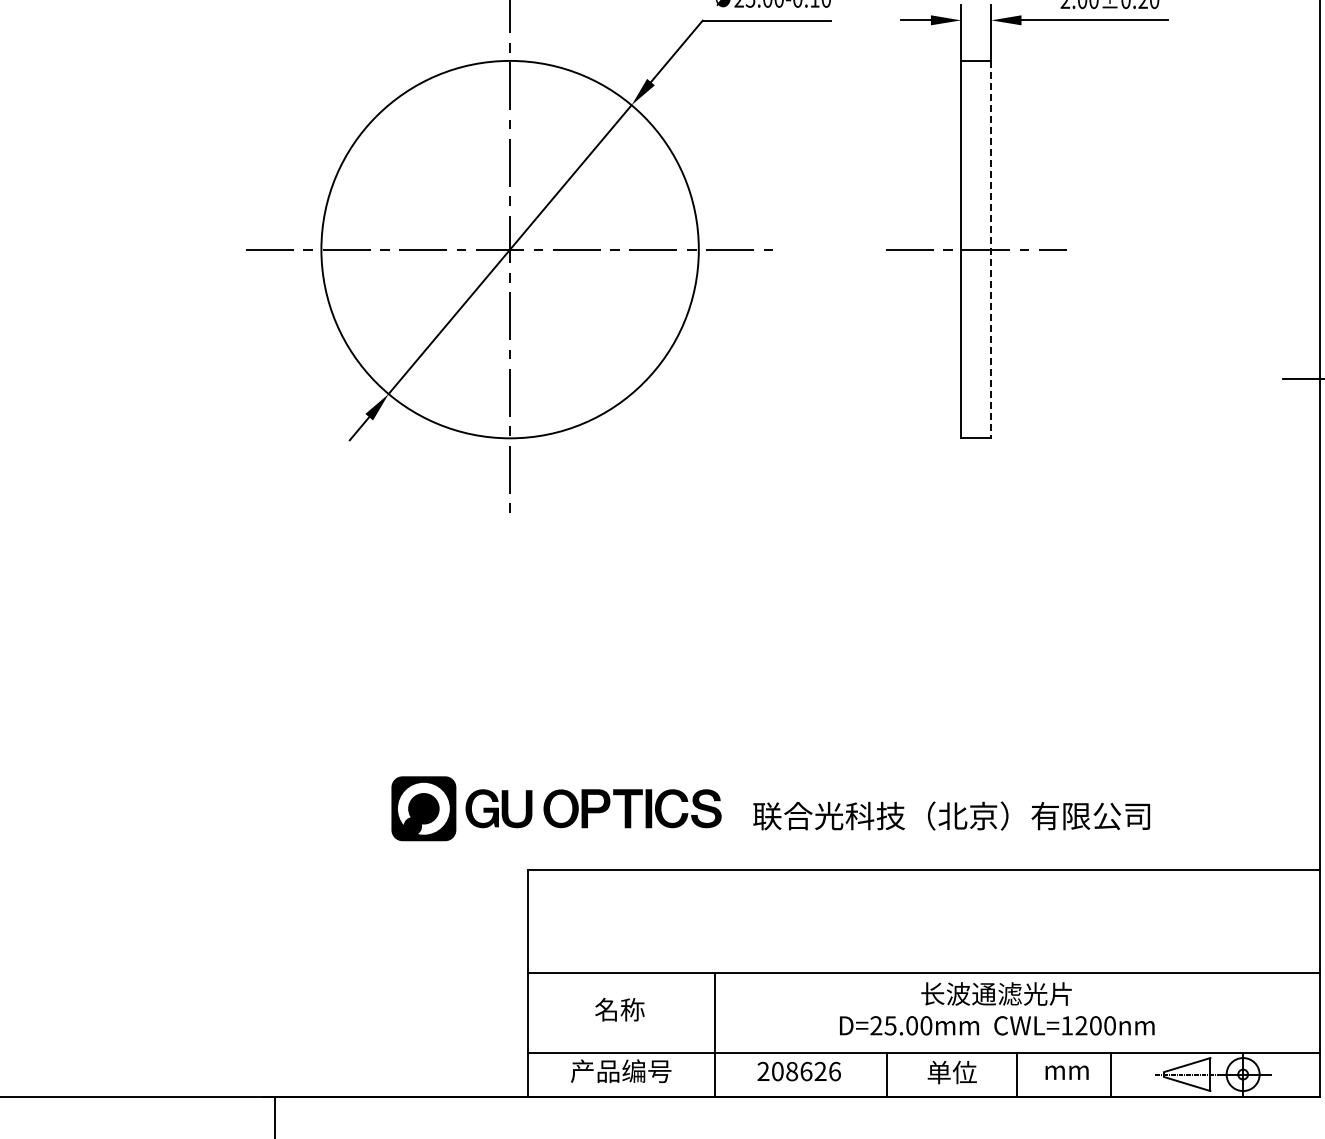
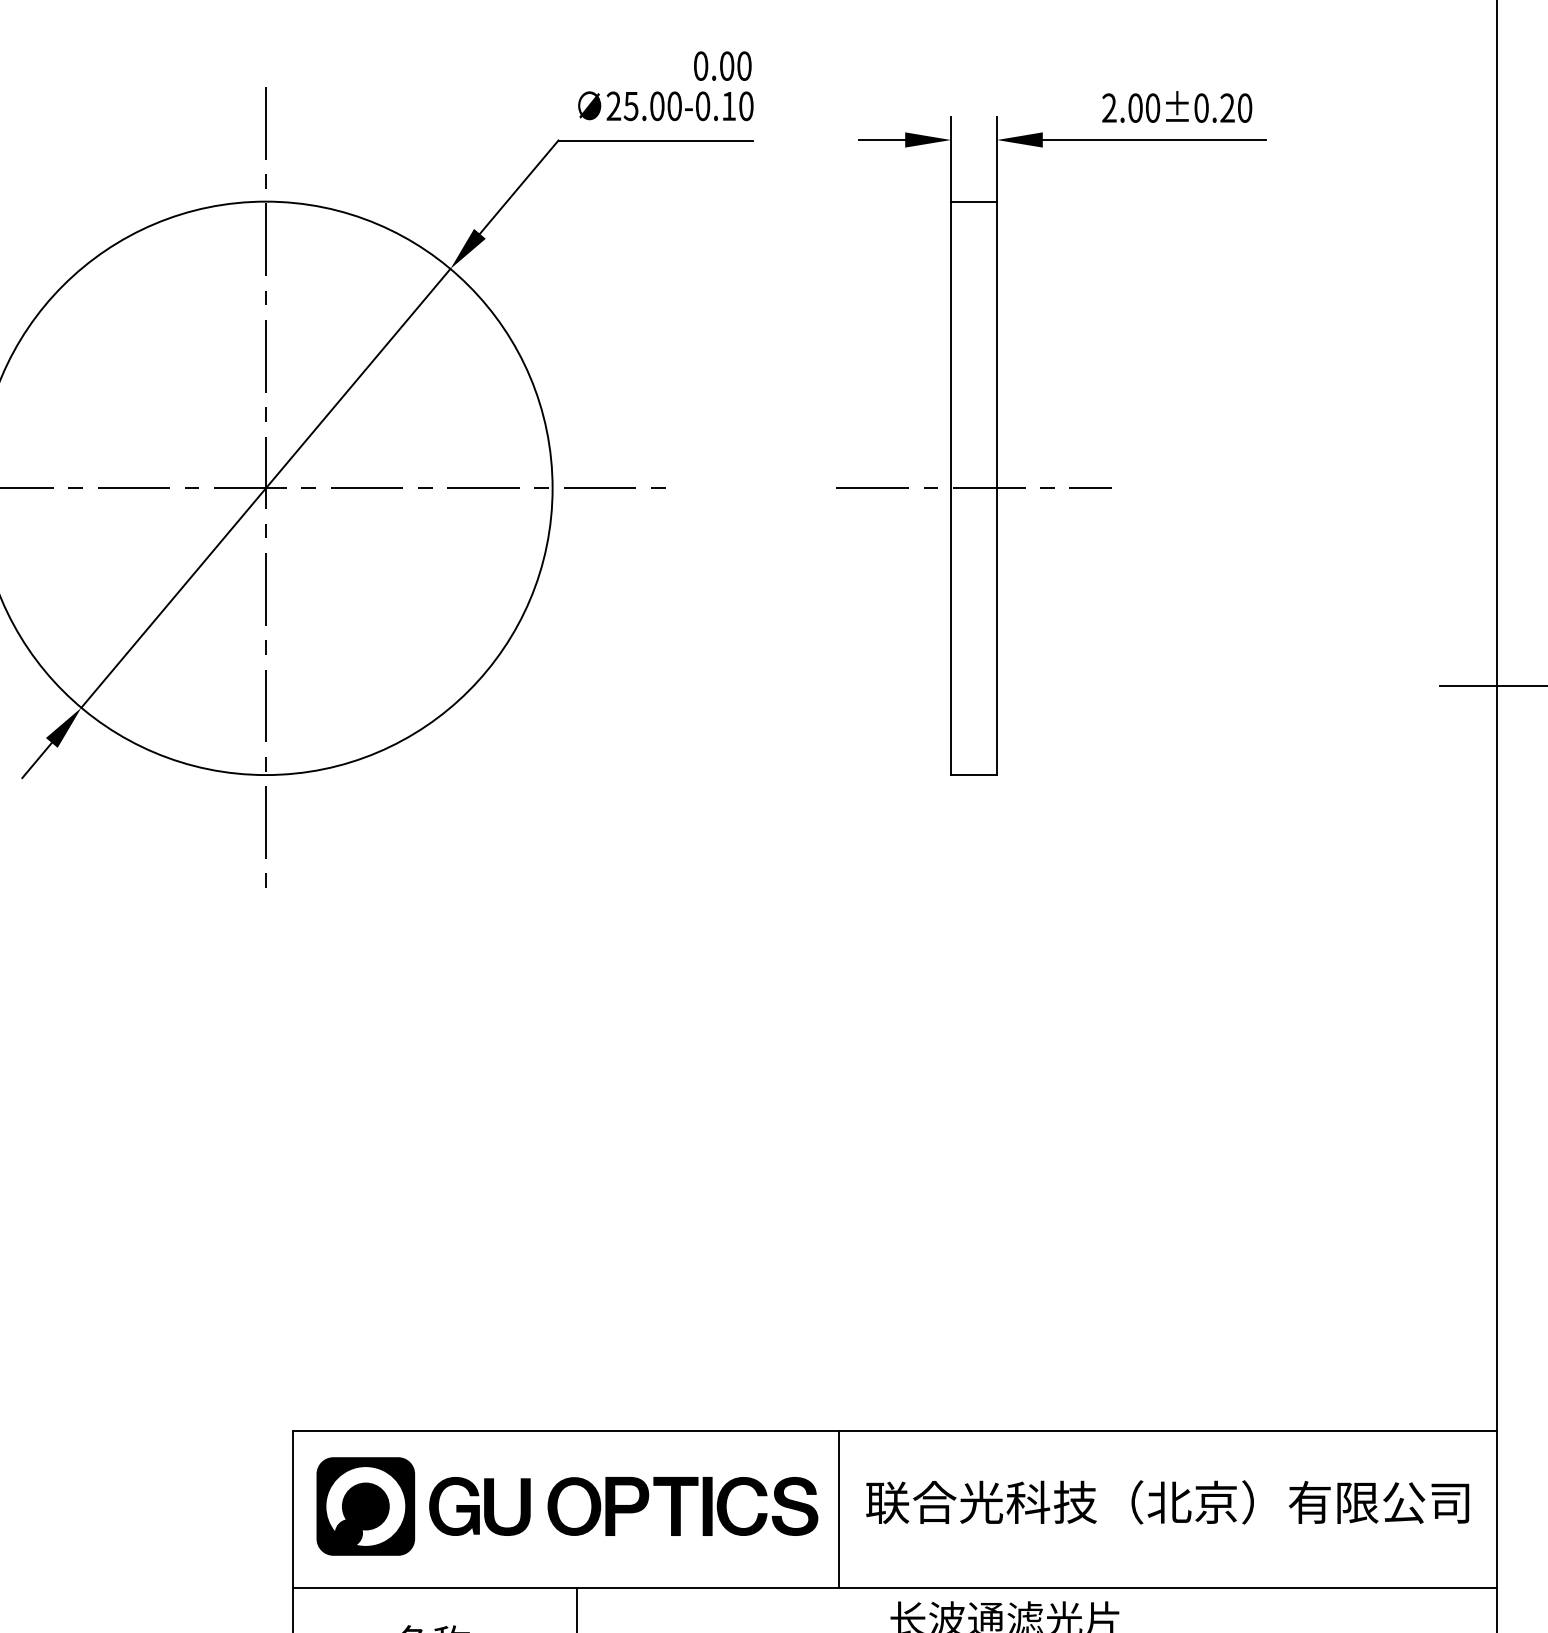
line: (991, 249) -> (997, 488), dashed -> solid
part: (556, 808) -> (567, 1506), moved
text: (951, 815) -> (1167, 1501), moved
line: (887, 921) -> (839, 1509), added

